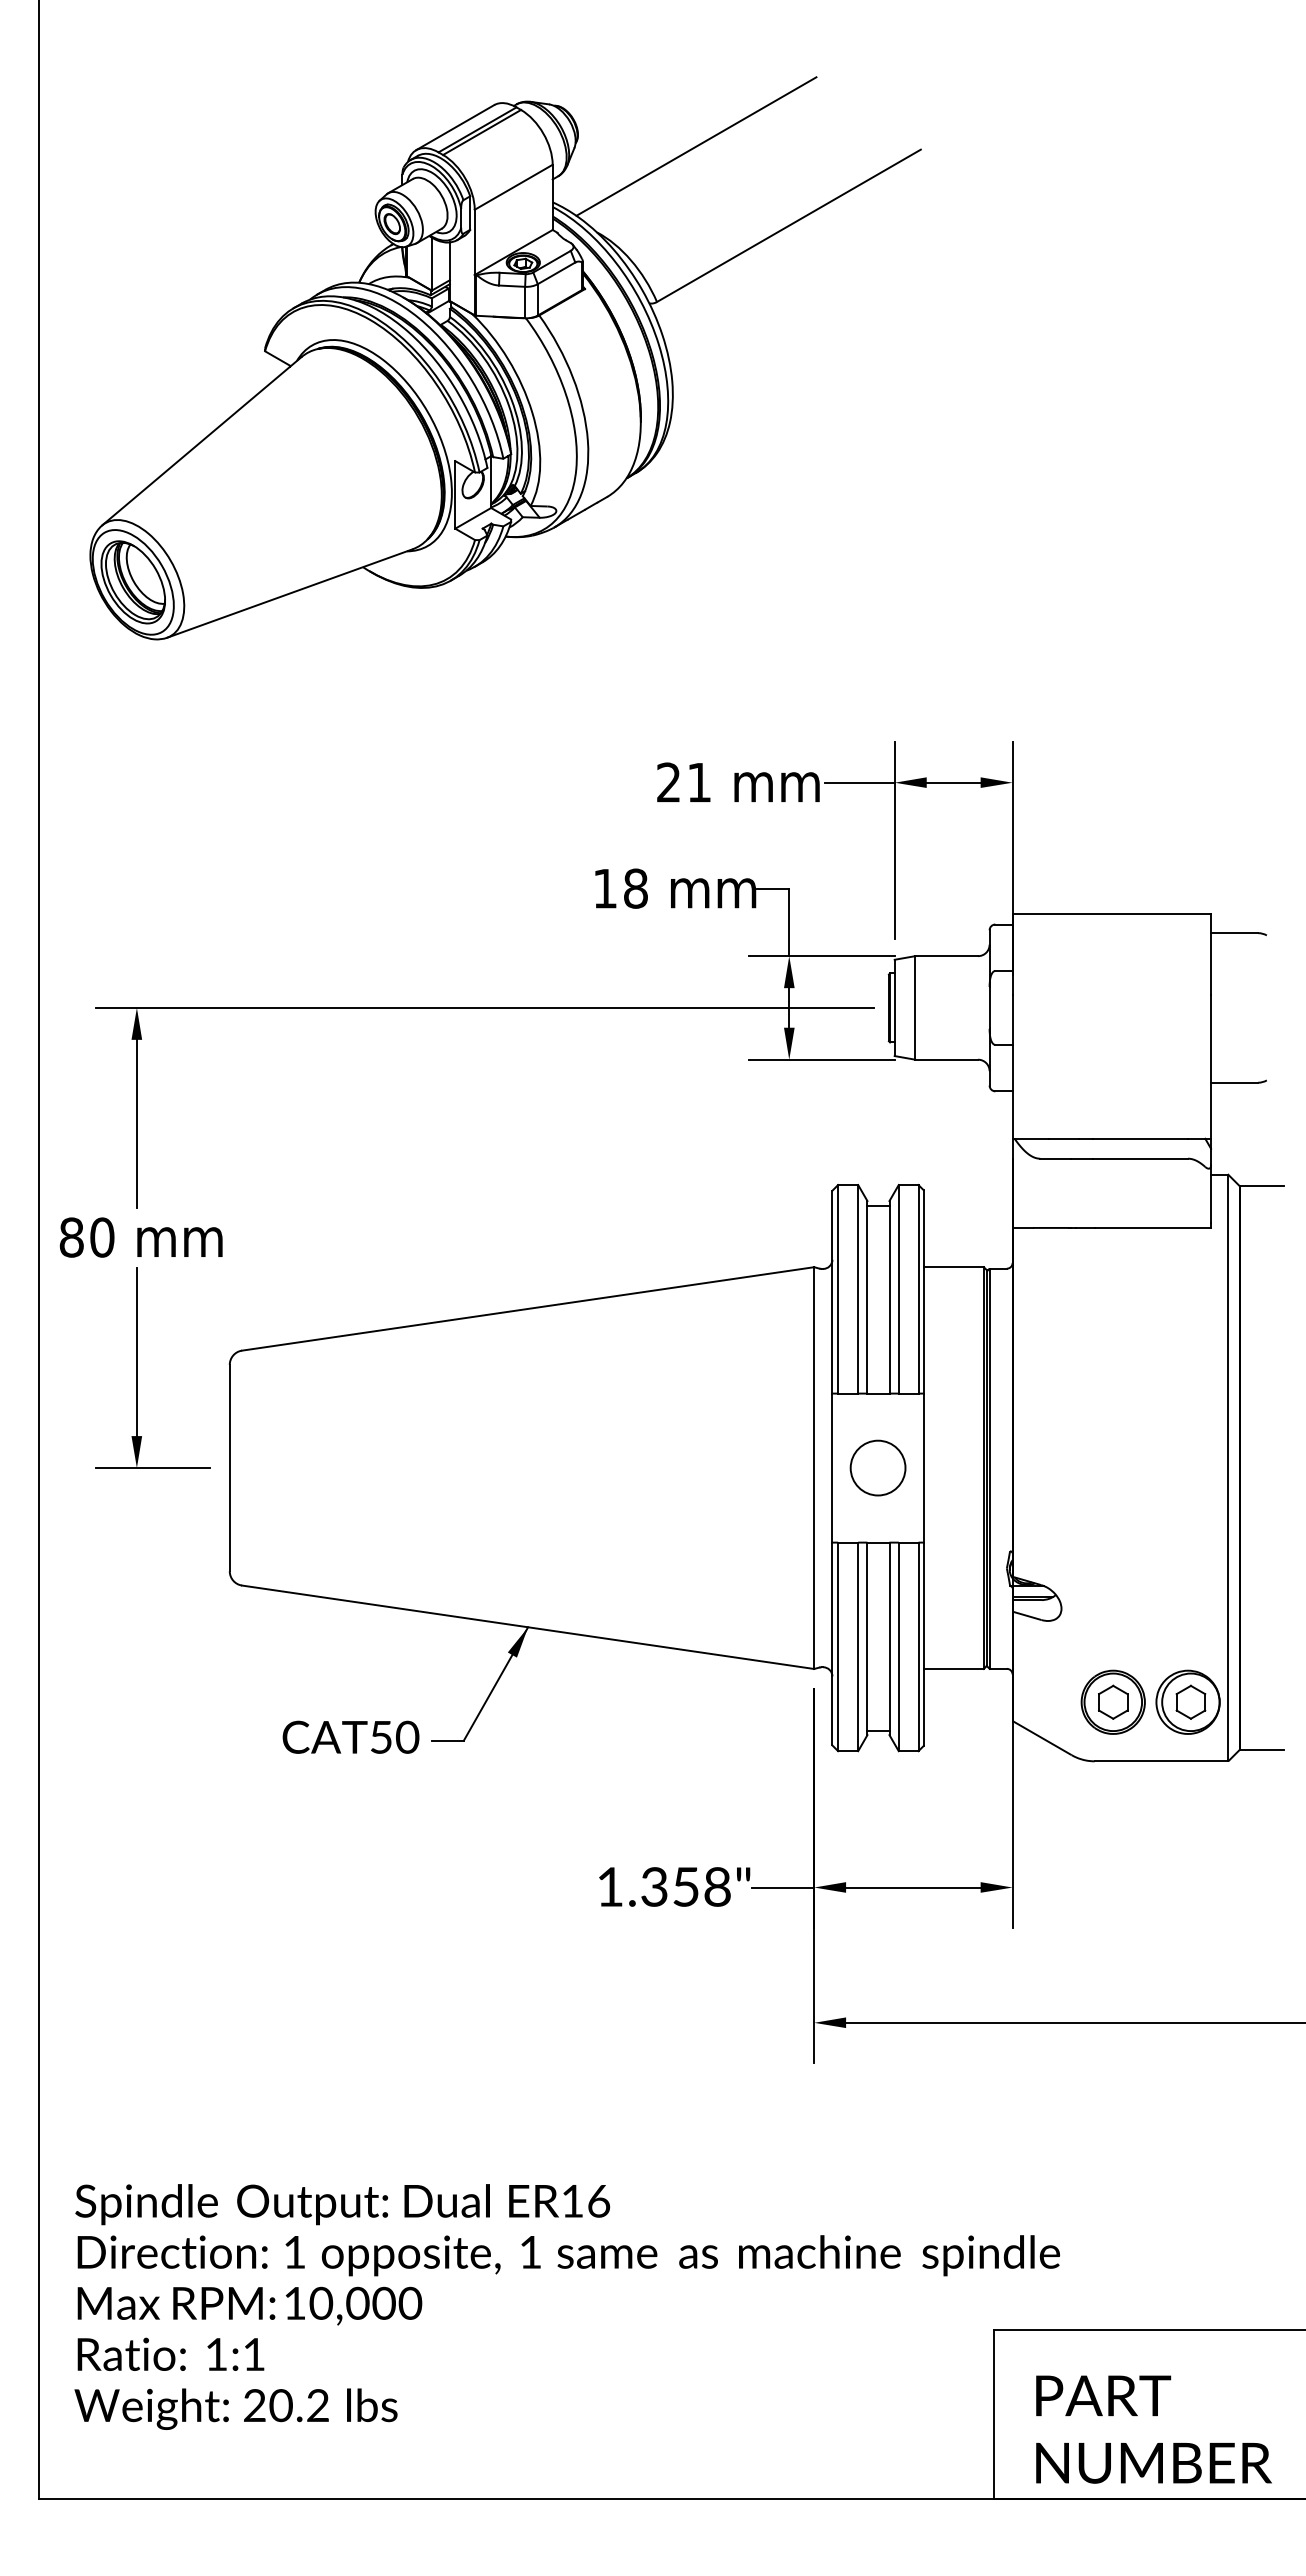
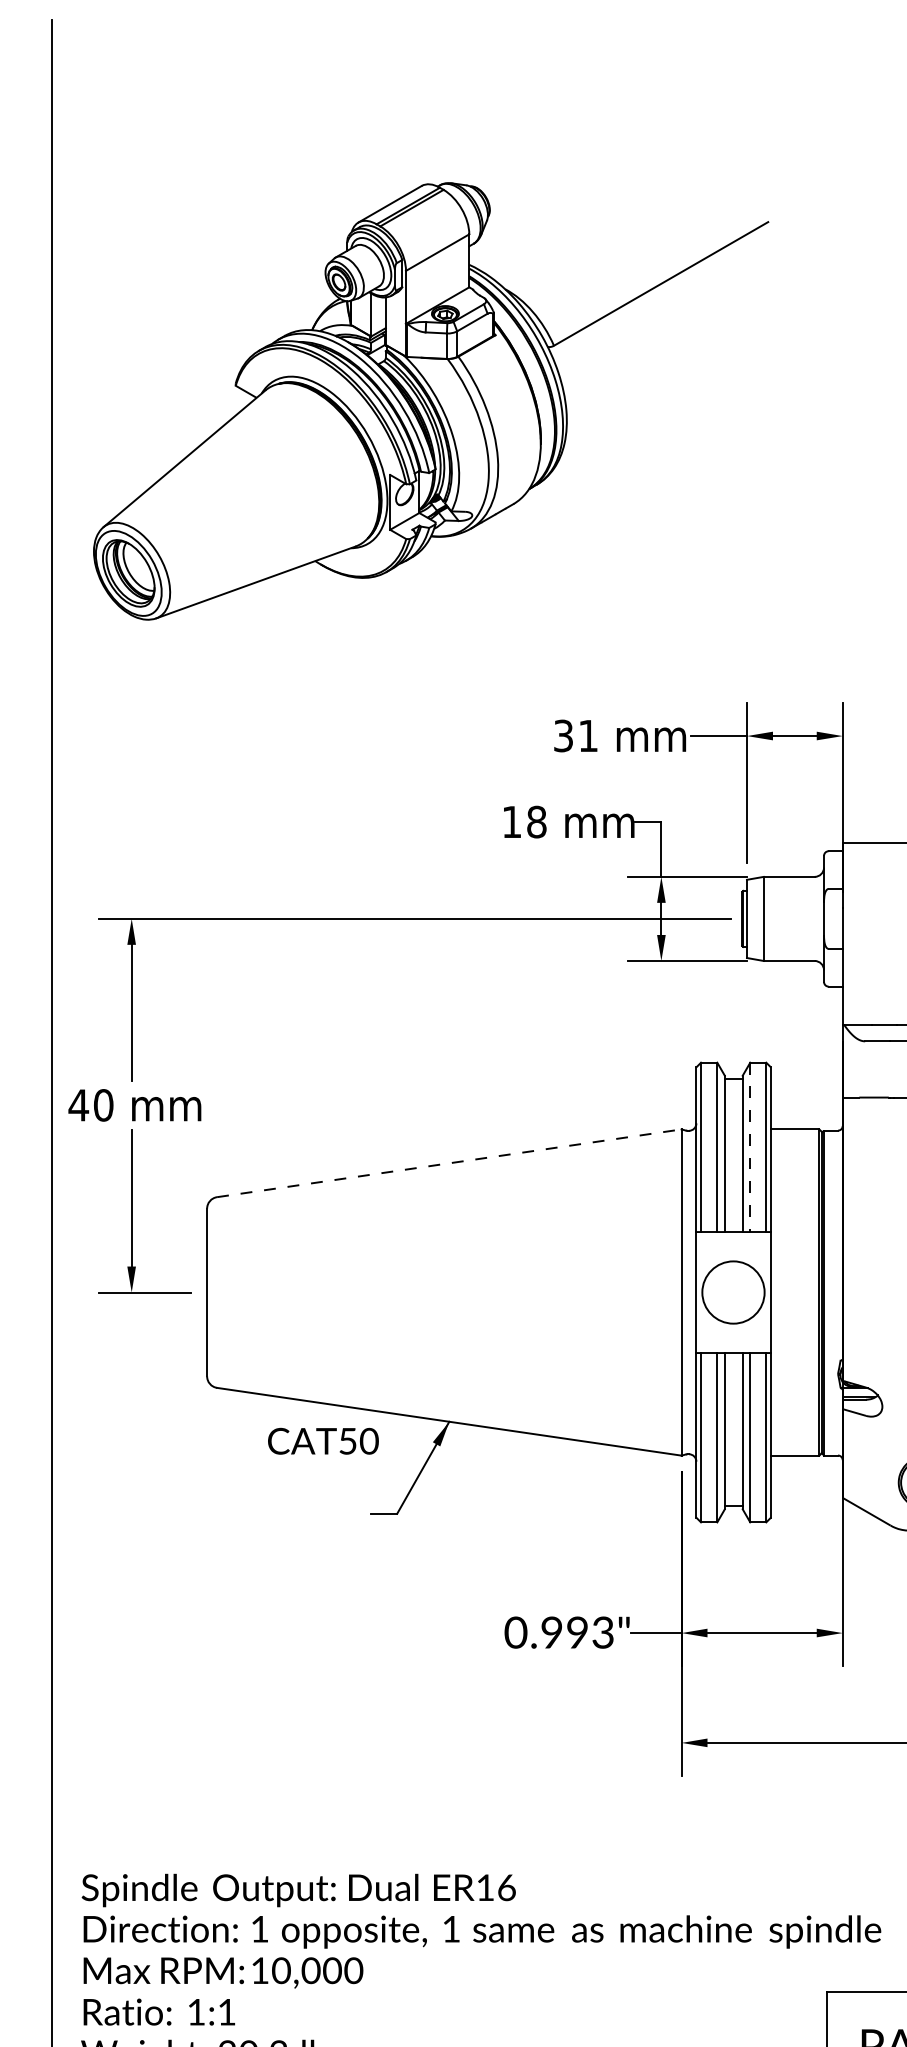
line: (696, 146) -> (586, 219), removed
text: (668, 782) -> (563, 735), 21 -> 31
text: (71, 1237) -> (78, 1105), 80 -> 40
line: (898, 1289) -> (750, 1147), solid -> dashed
line: (528, 1308) -> (449, 1162), solid -> dashed
circle: (877, 1467) -> (733, 1292), size x1.4
text: (350, 1736) -> (322, 1440), moved
text: (663, 1886) -> (559, 1632), 1.358" -> 0.993"

